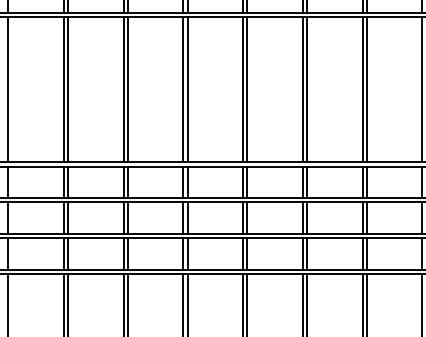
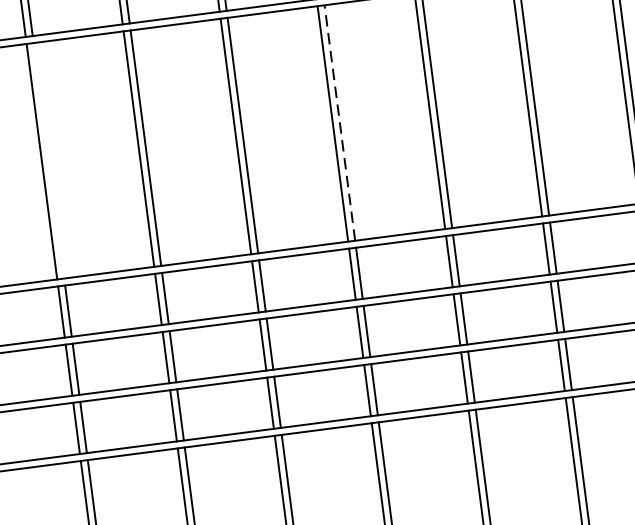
line: (68, 89) -> (49, 160), removed
line: (247, 89) -> (339, 122), solid -> dashed

